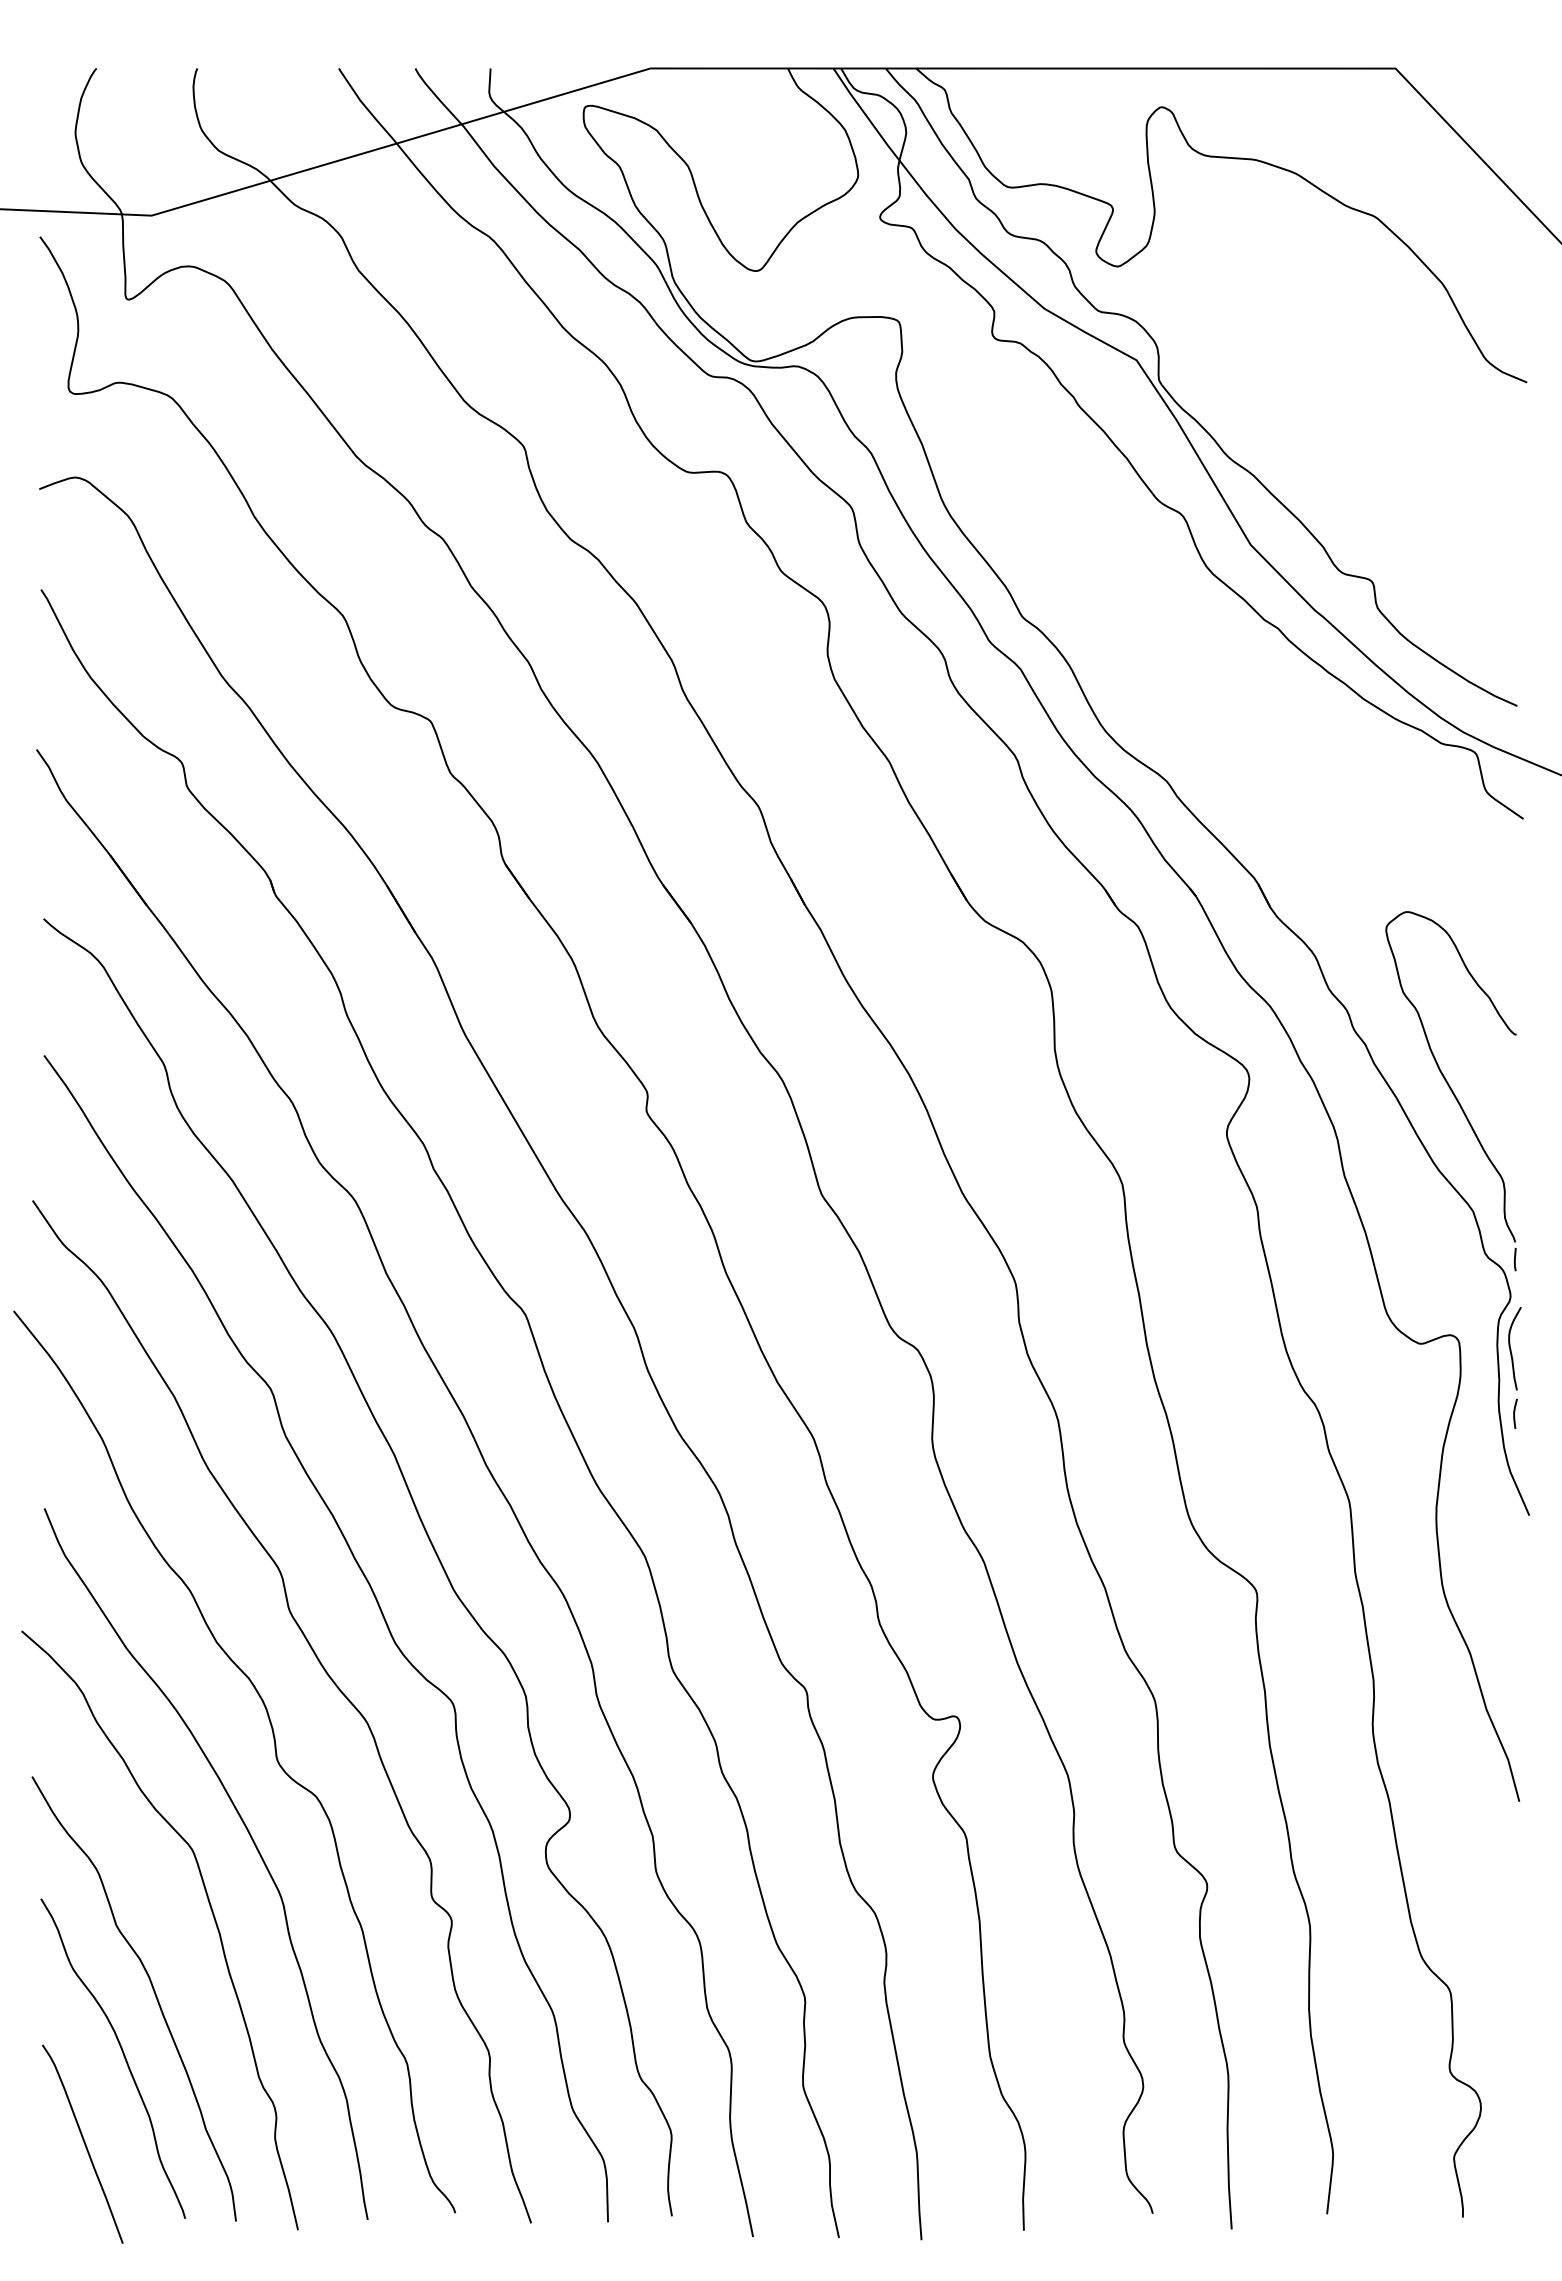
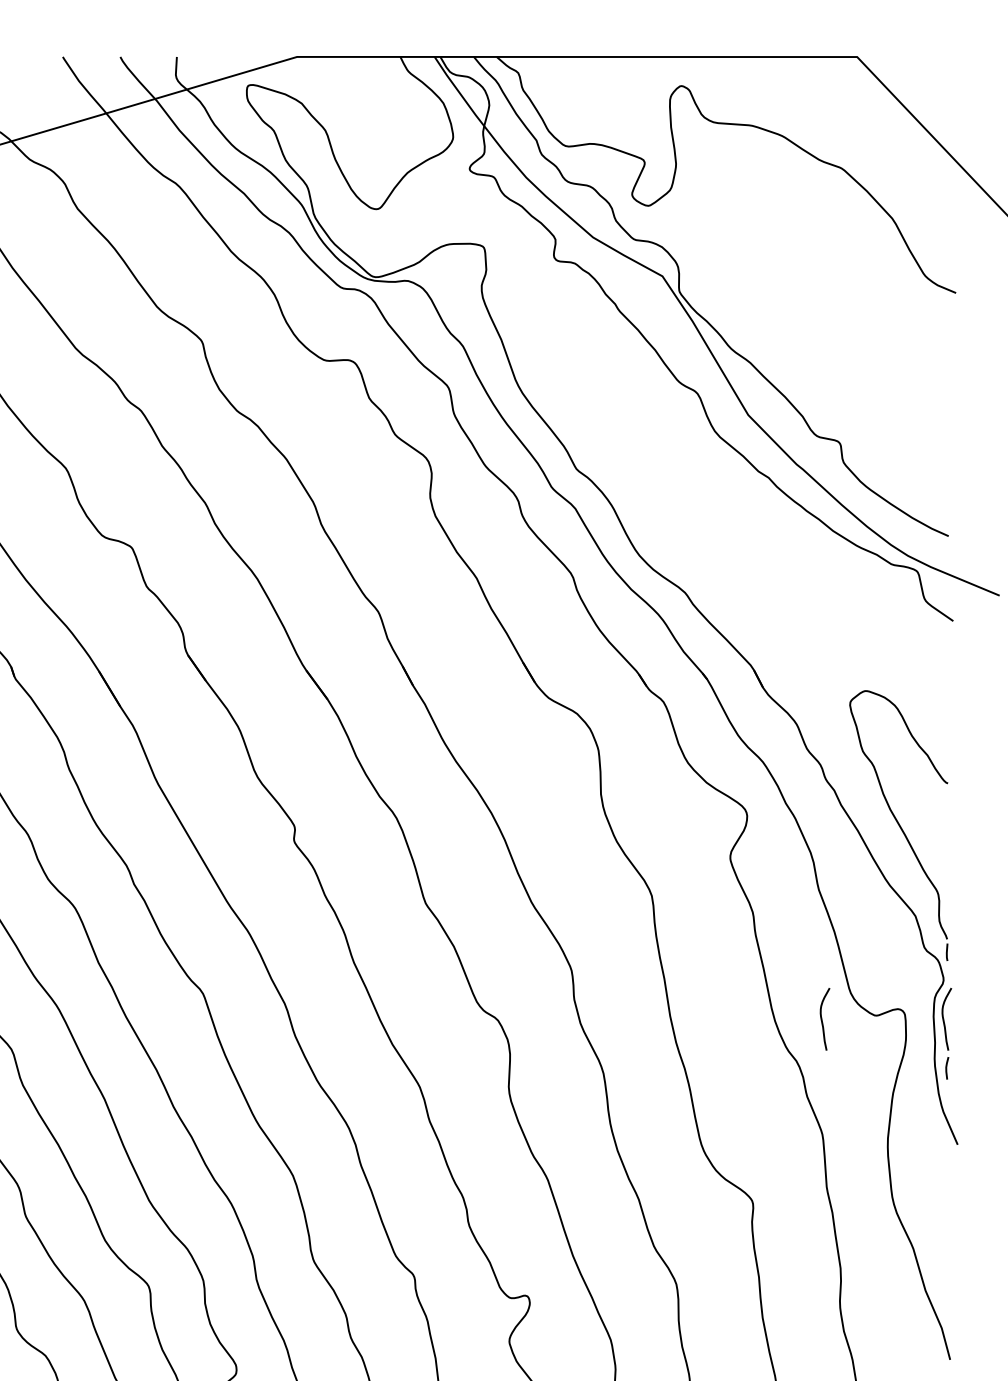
curve: (1349, 1348) -> (822, 1019), added

